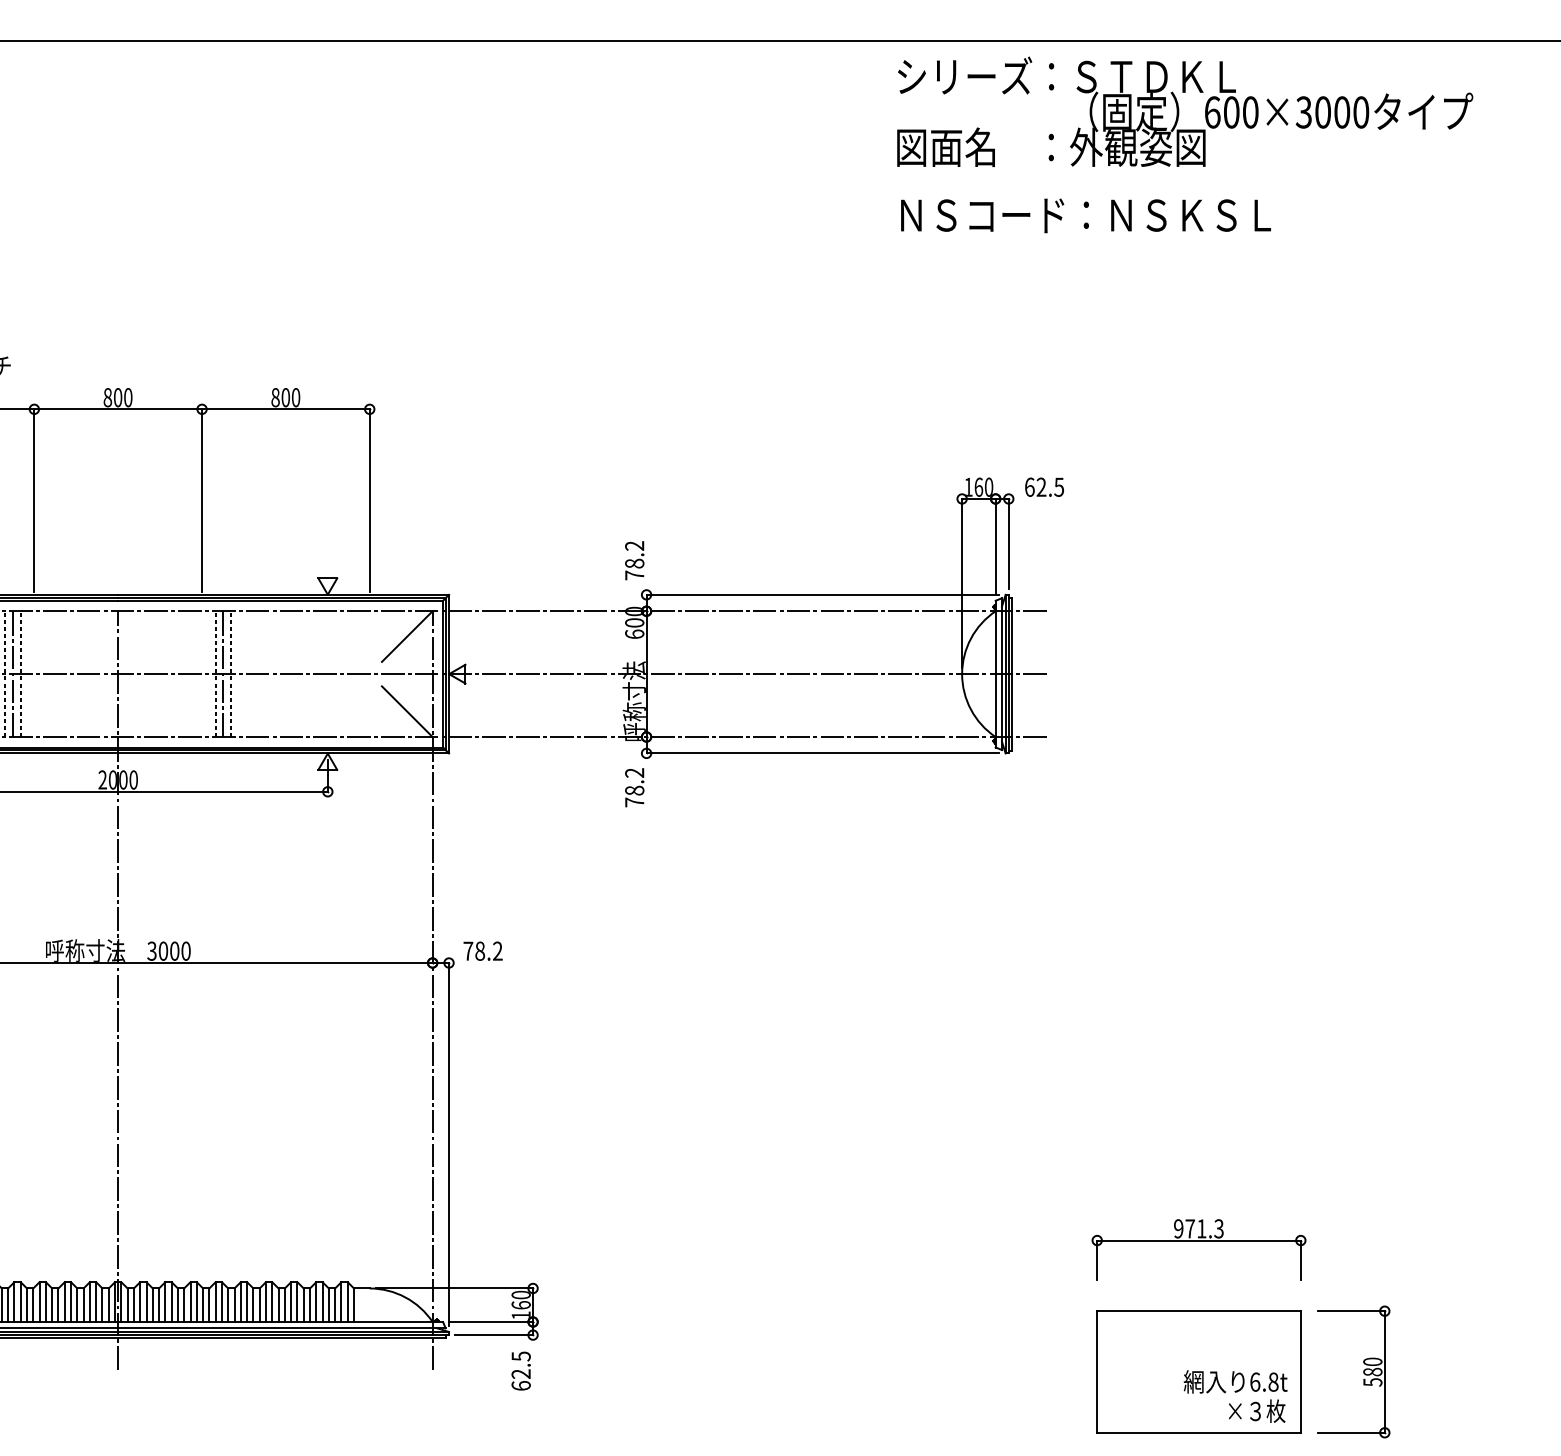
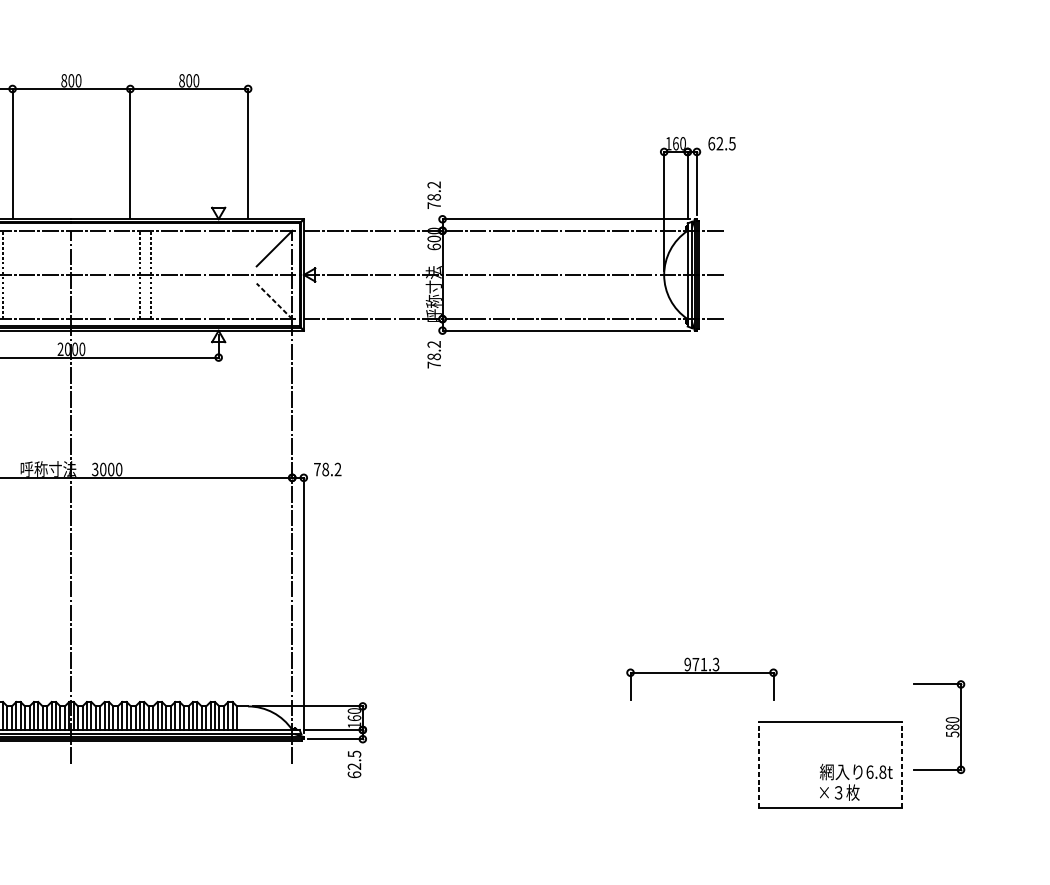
line: (223, 674) -> (145, 275), removed
line: (407, 711) -> (274, 301), solid -> dashed
part: (1198, 1241) -> (701, 673), moved
line: (1097, 1371) -> (759, 764), solid -> dashed
line: (1300, 1371) -> (901, 764), solid -> dashed
part: (1363, 1371) -> (946, 726), moved
text: (1257, 1410) -> (840, 792), moved

